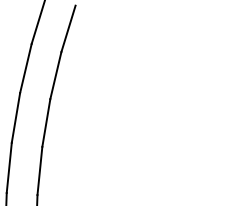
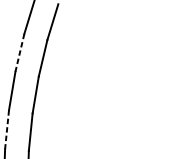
line: (25, 68) -> (19, 52), solid -> dashed
line: (9, 168) -> (7, 130), solid -> dashed

